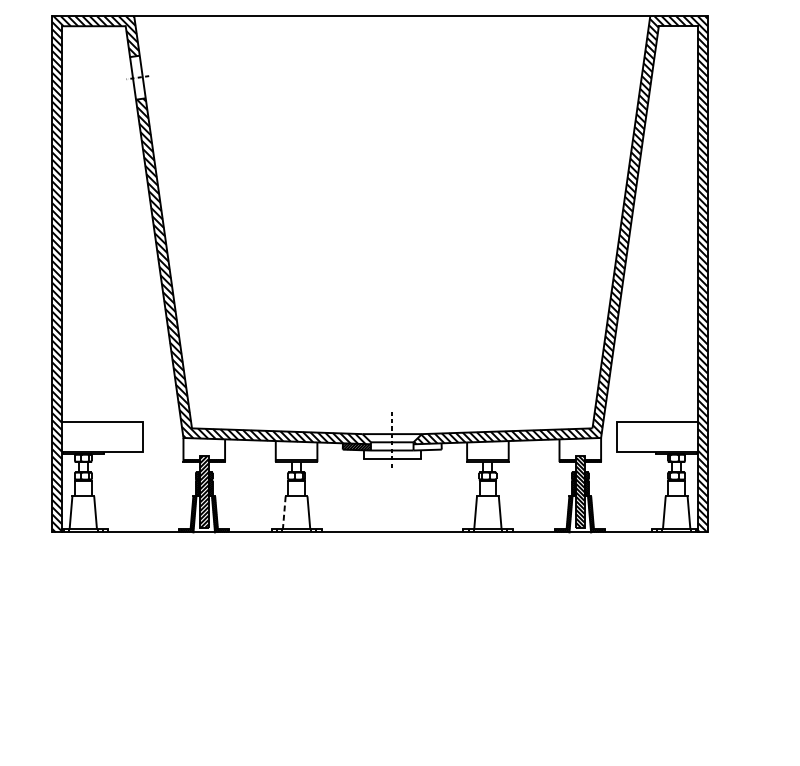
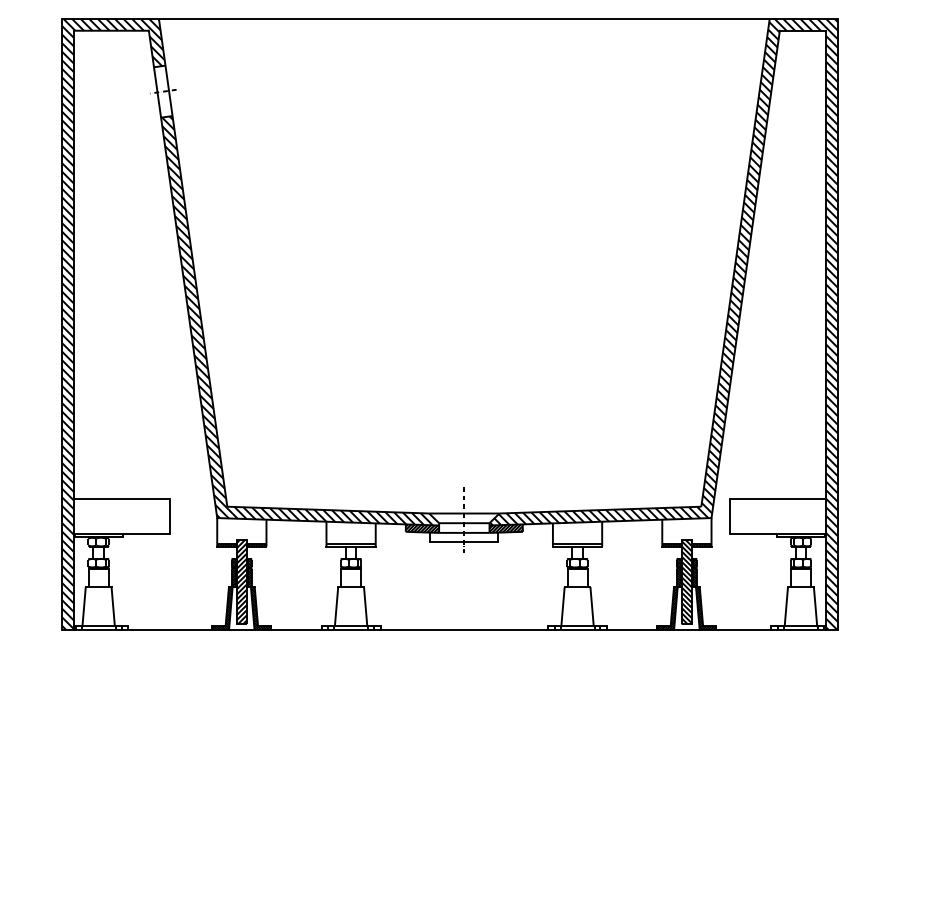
hatch: (427, 446) -> (505, 528), added
line: (284, 512) -> (336, 606), dashed -> solid

